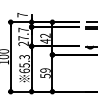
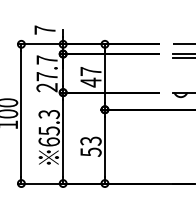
text: (45, 35) -> (90, 70), 42 -> 47
text: (45, 70) -> (90, 141), 59 -> 53

